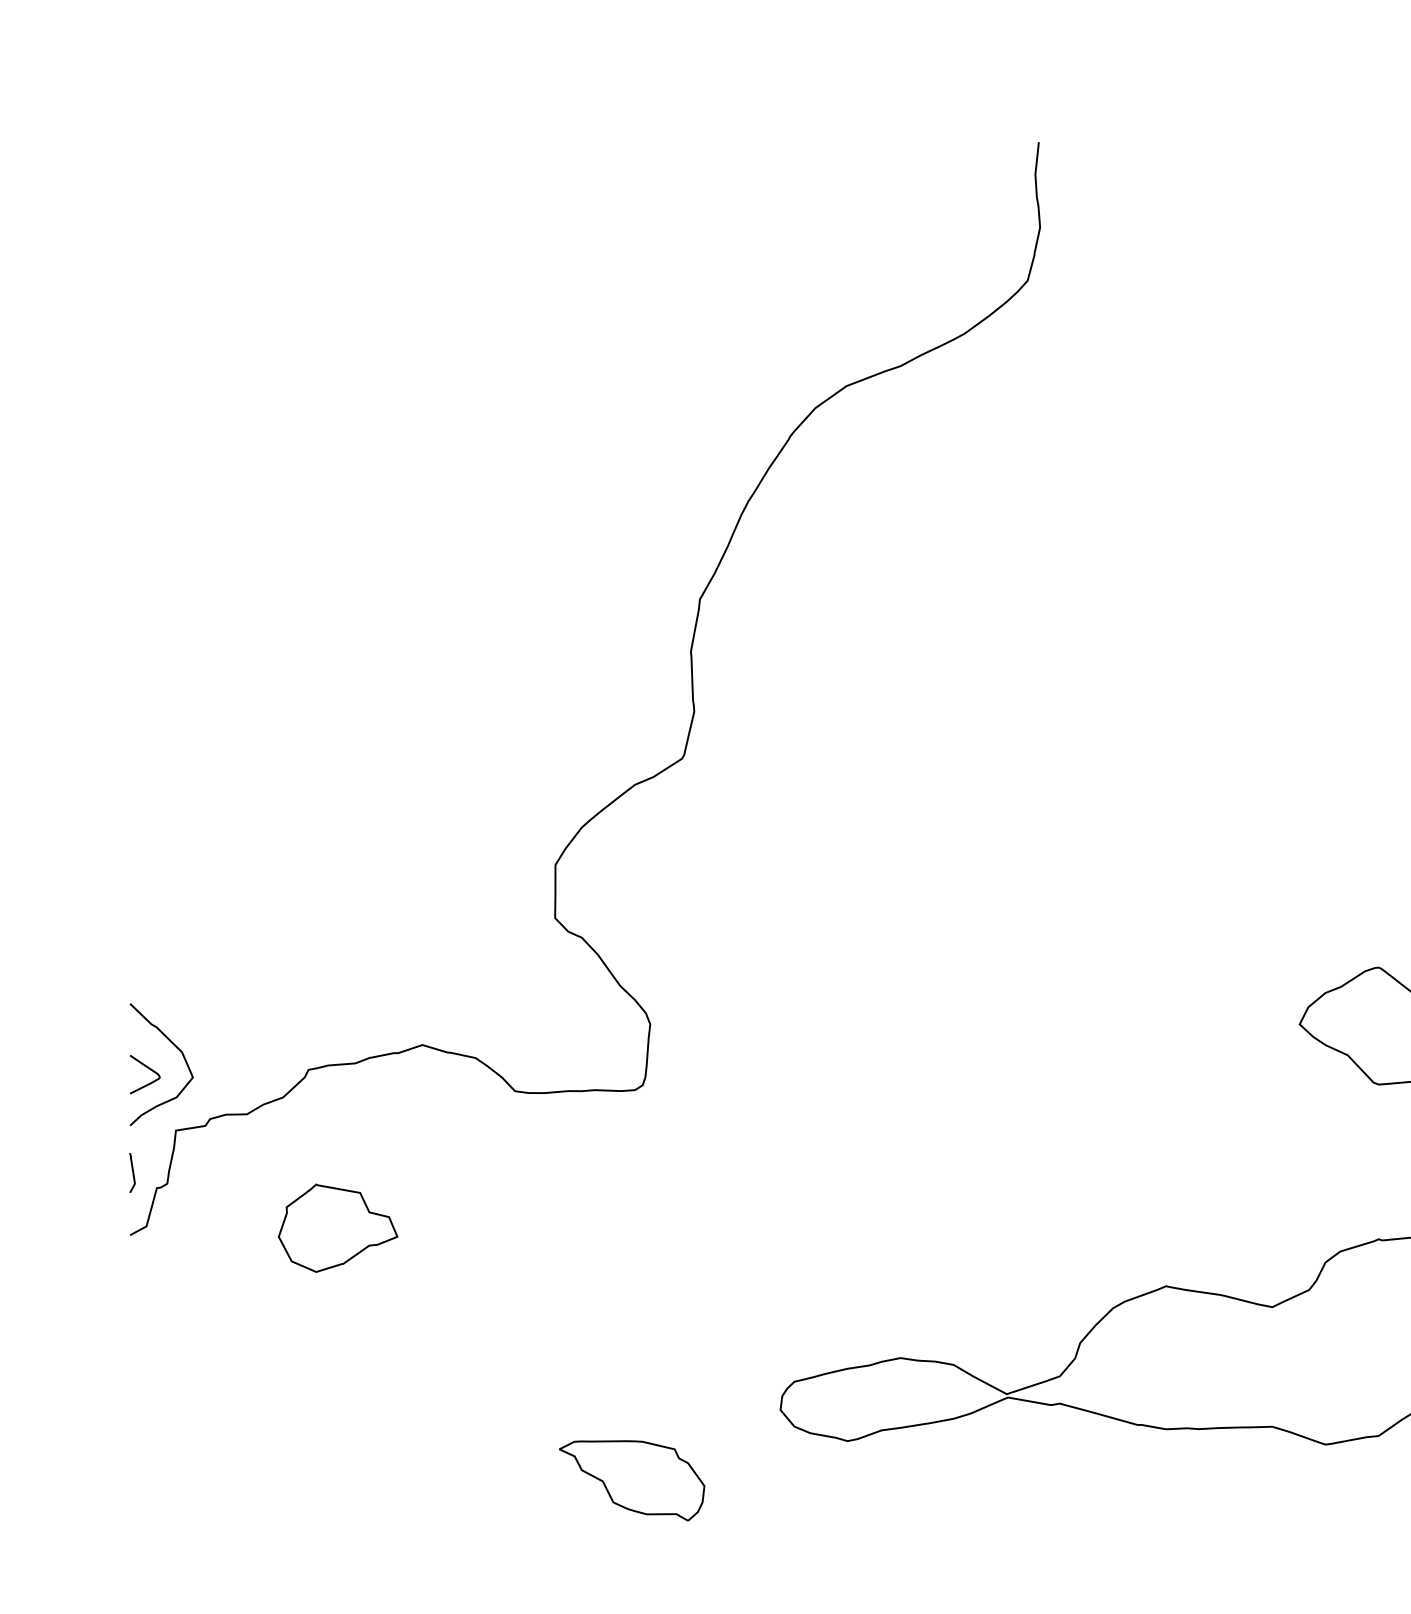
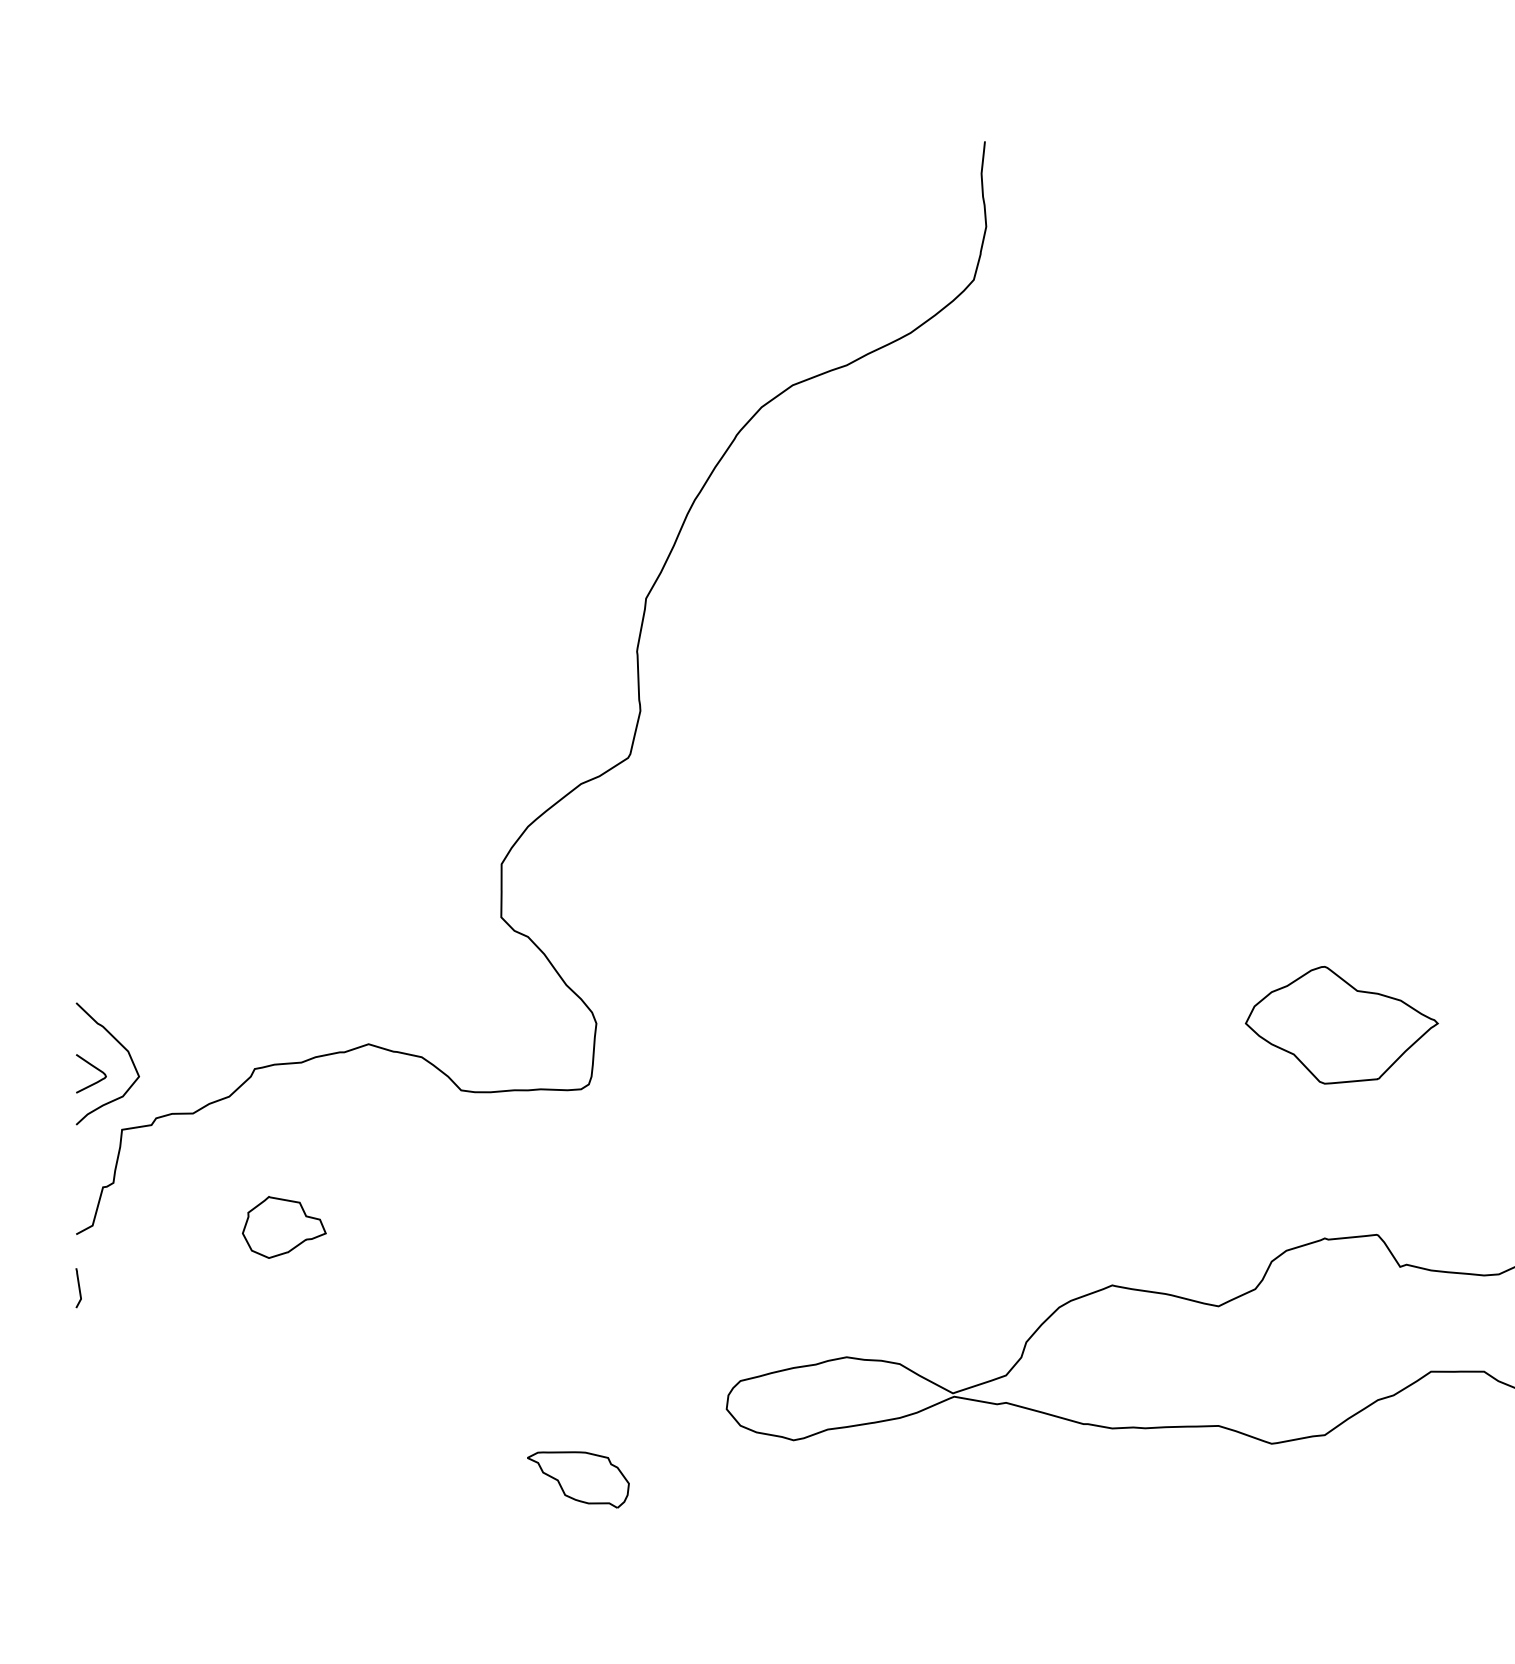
line: (132, 1173) -> (78, 1288), moved
part: (338, 1228) -> (284, 1227), size x0.7
part: (632, 1480) -> (578, 1479), size x0.7

